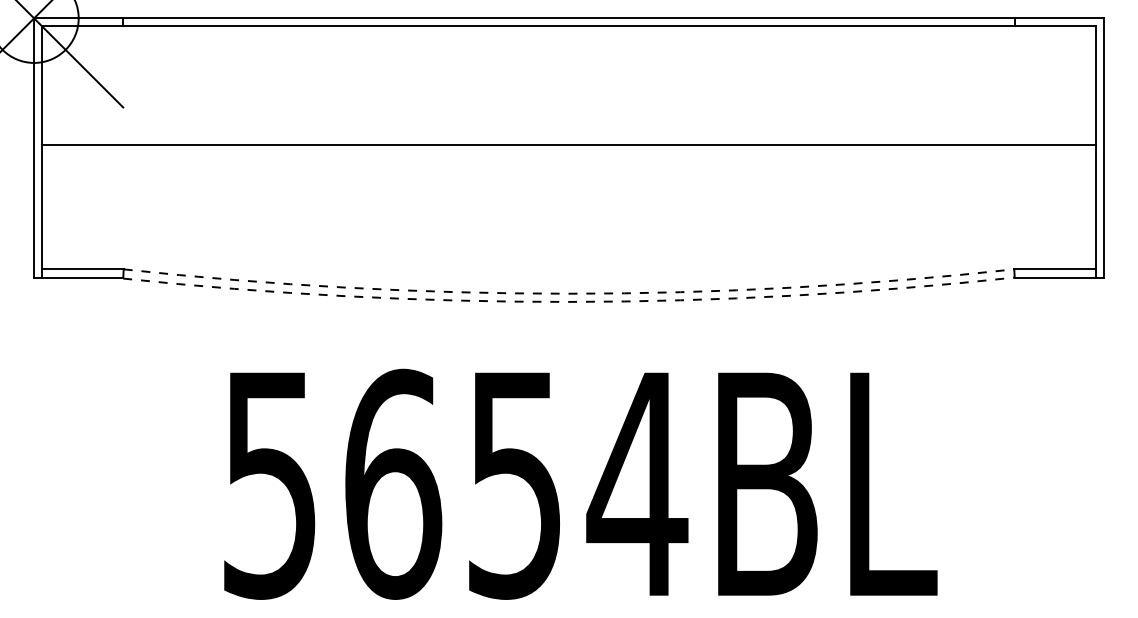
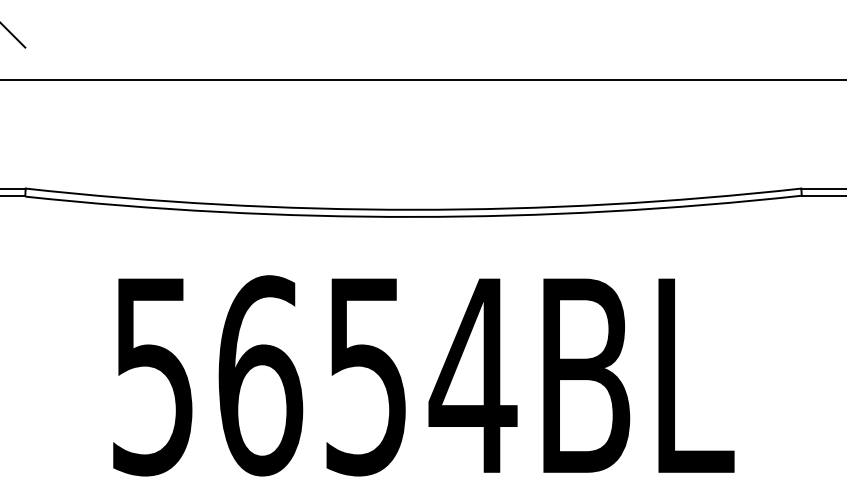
arc: (568, 293) -> (413, 209), dashed -> solid
arc: (569, 301) -> (413, 216), dashed -> solid

